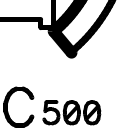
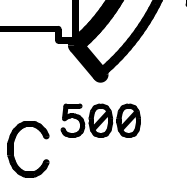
part: (71, 112) -> (100, 120), moved

